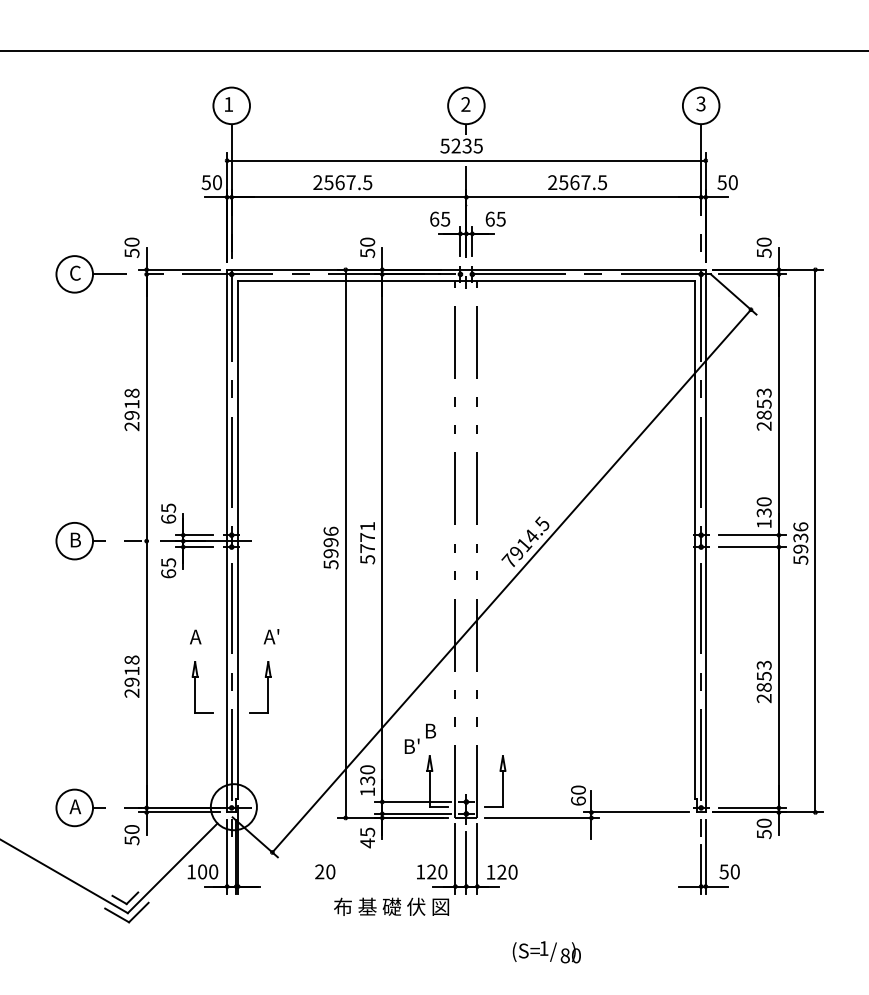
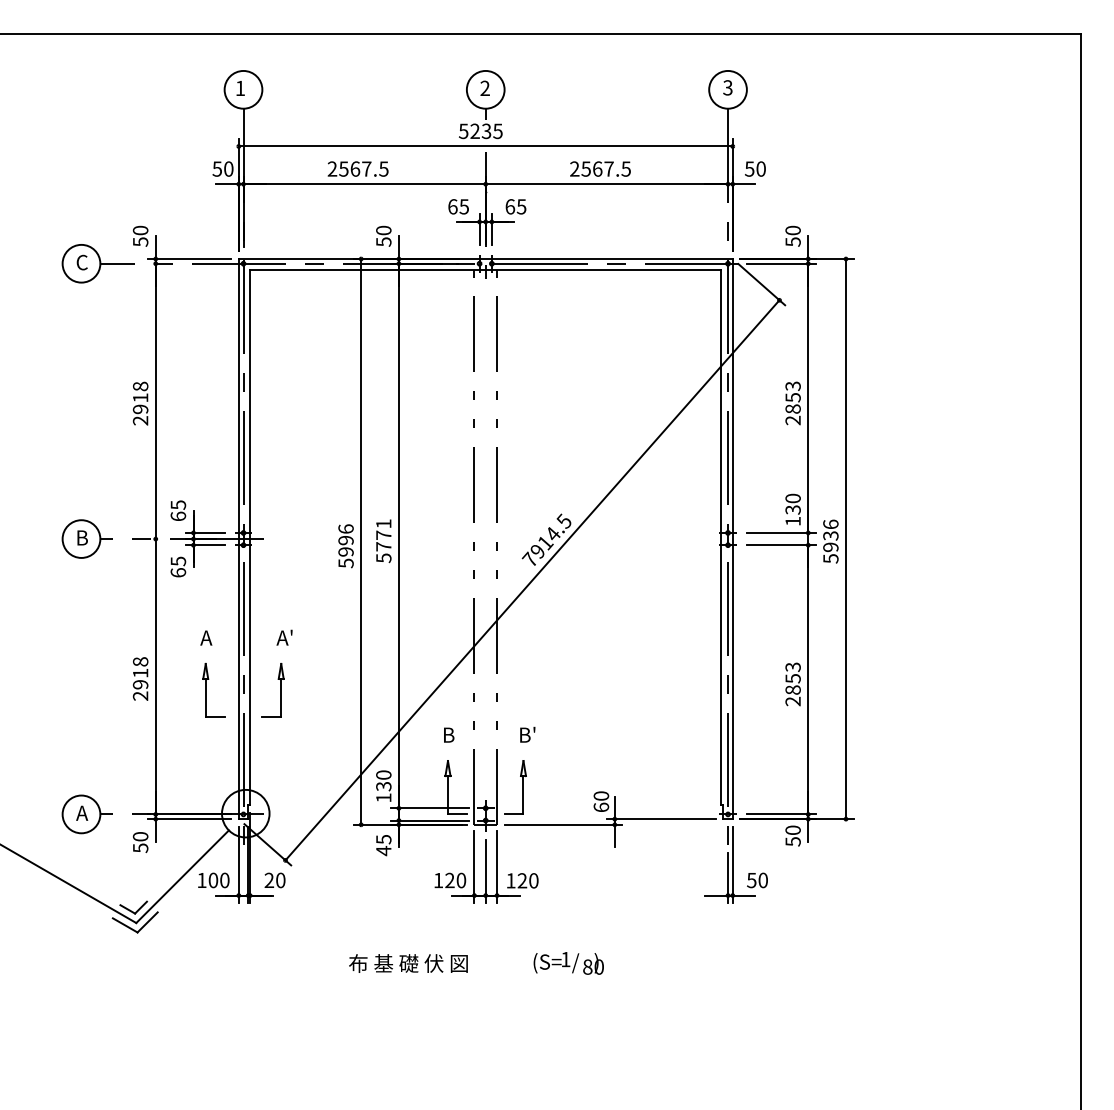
text: (411, 745) -> (527, 734), moved
text: (324, 871) -> (274, 880), moved
text: (391, 906) -> (408, 963), moved

